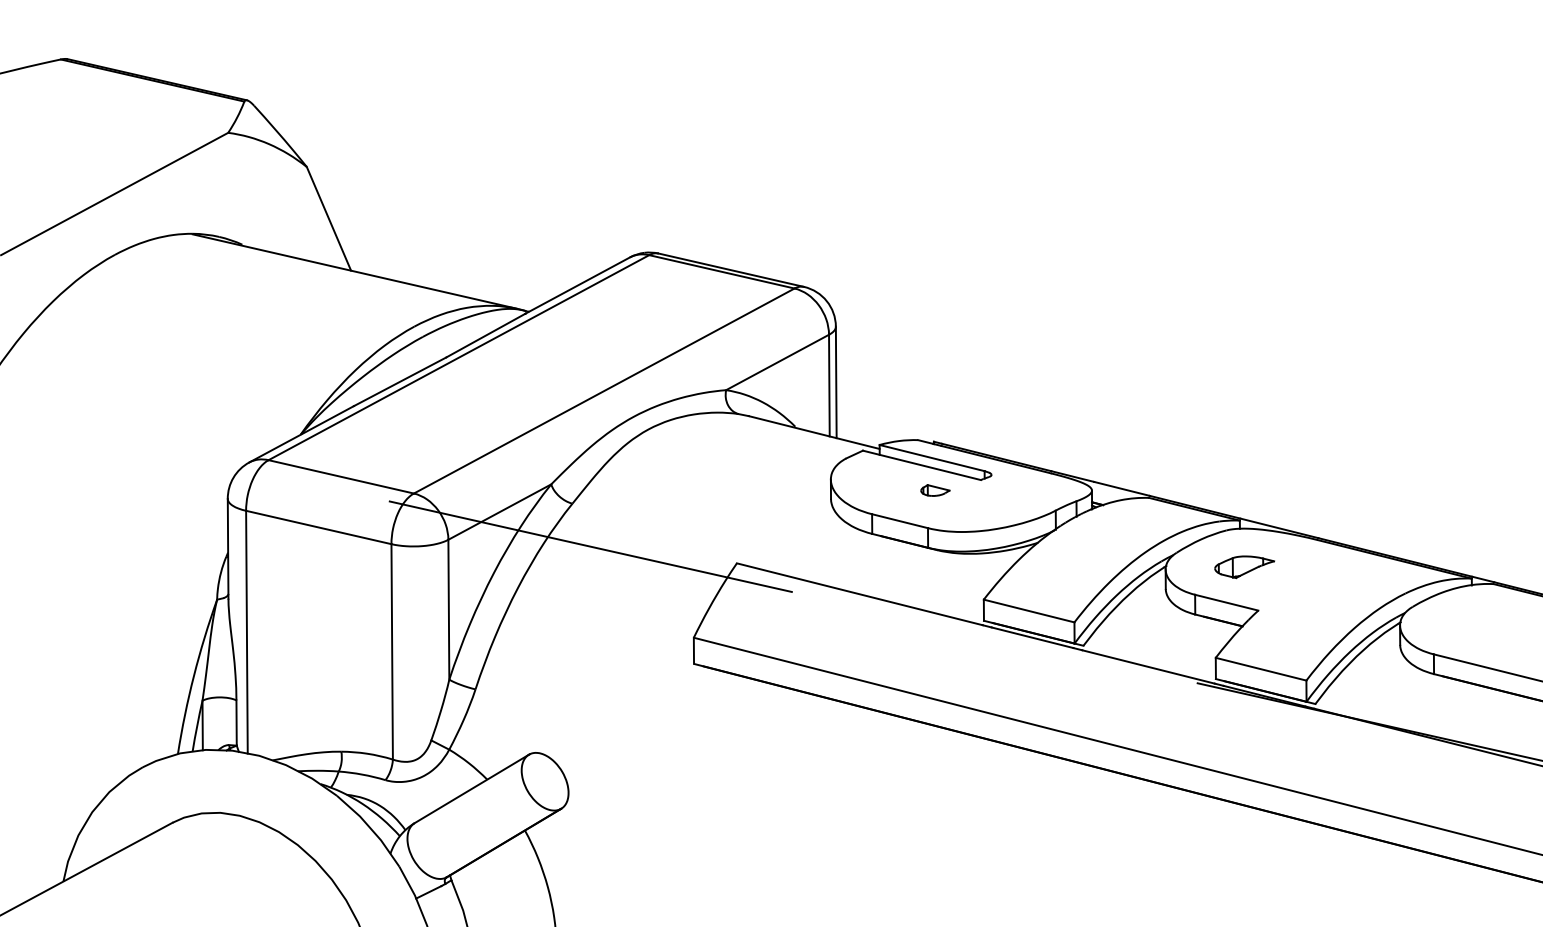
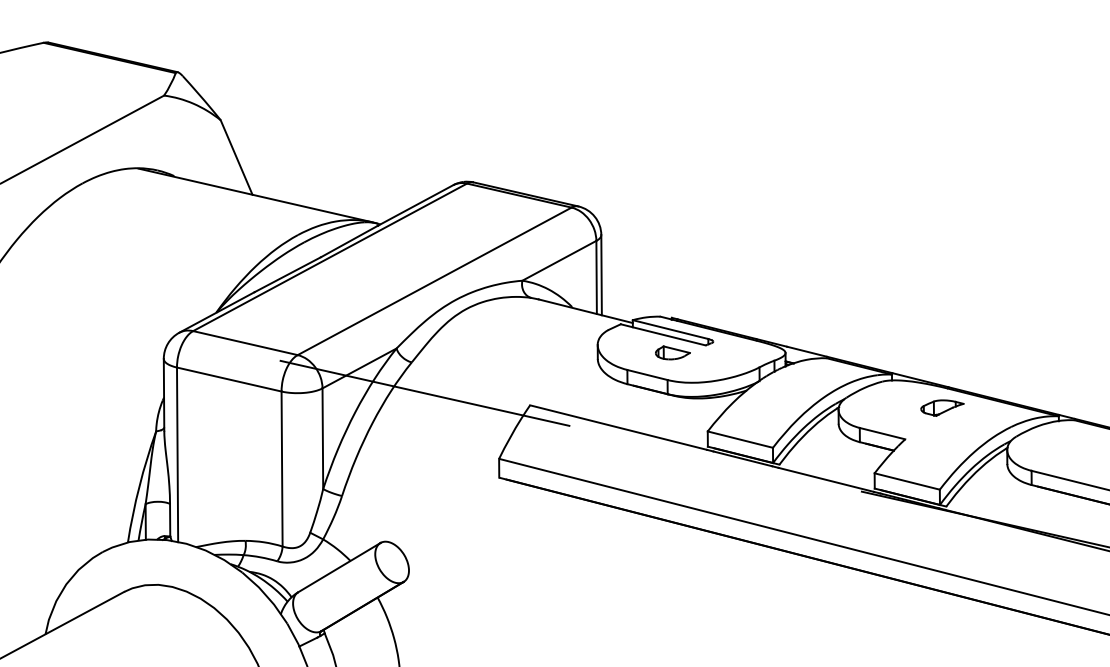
part: (934, 489) -> (672, 352), size x1.67
part: (1244, 566) -> (942, 407), moved

